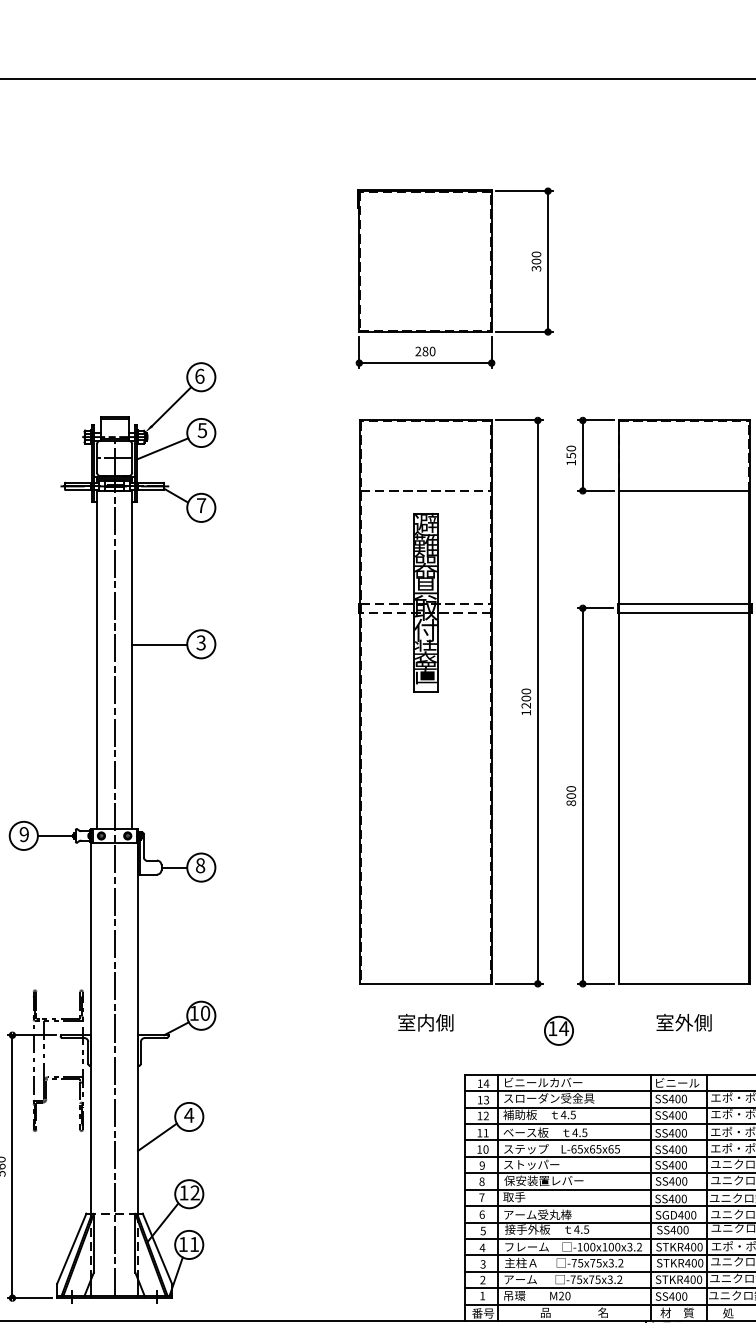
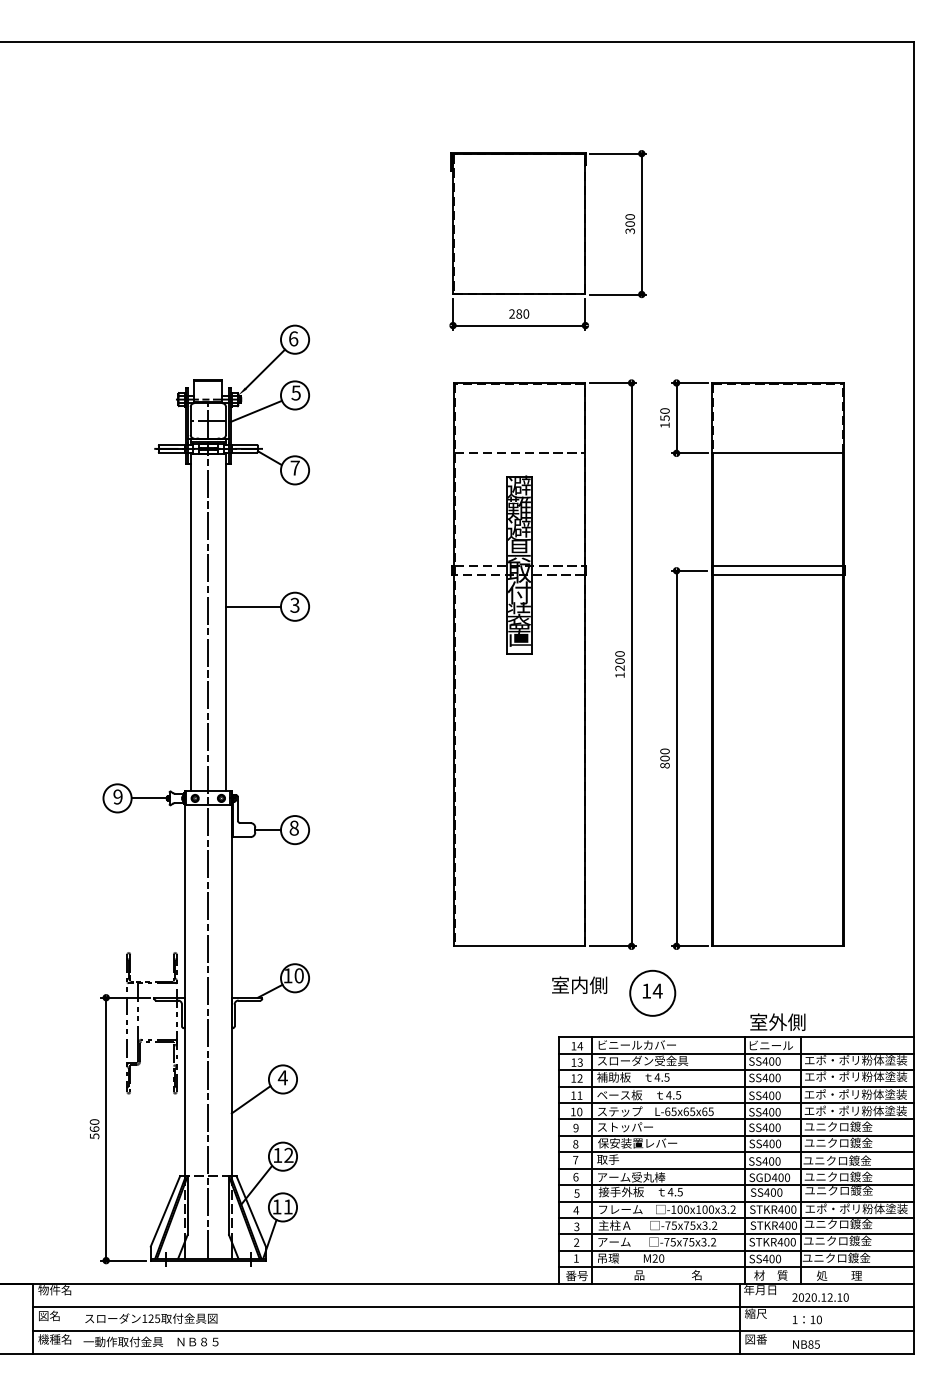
text: (425, 567) -> (519, 529), 器 -> 避
text: (425, 1022) -> (579, 984), moved
text: (683, 1022) -> (777, 1021), moved
circle: (558, 1031) -> (652, 993), size x1.6

